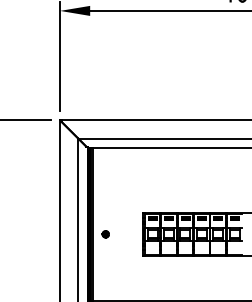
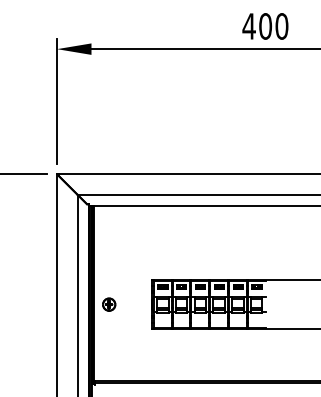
part: (105, 234) -> (109, 304), size x1.67

